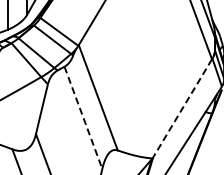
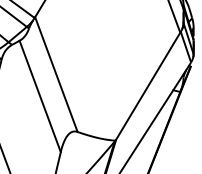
line: (182, 108) -> (148, 86), dashed -> solid
line: (83, 117) -> (40, 96), dashed -> solid

